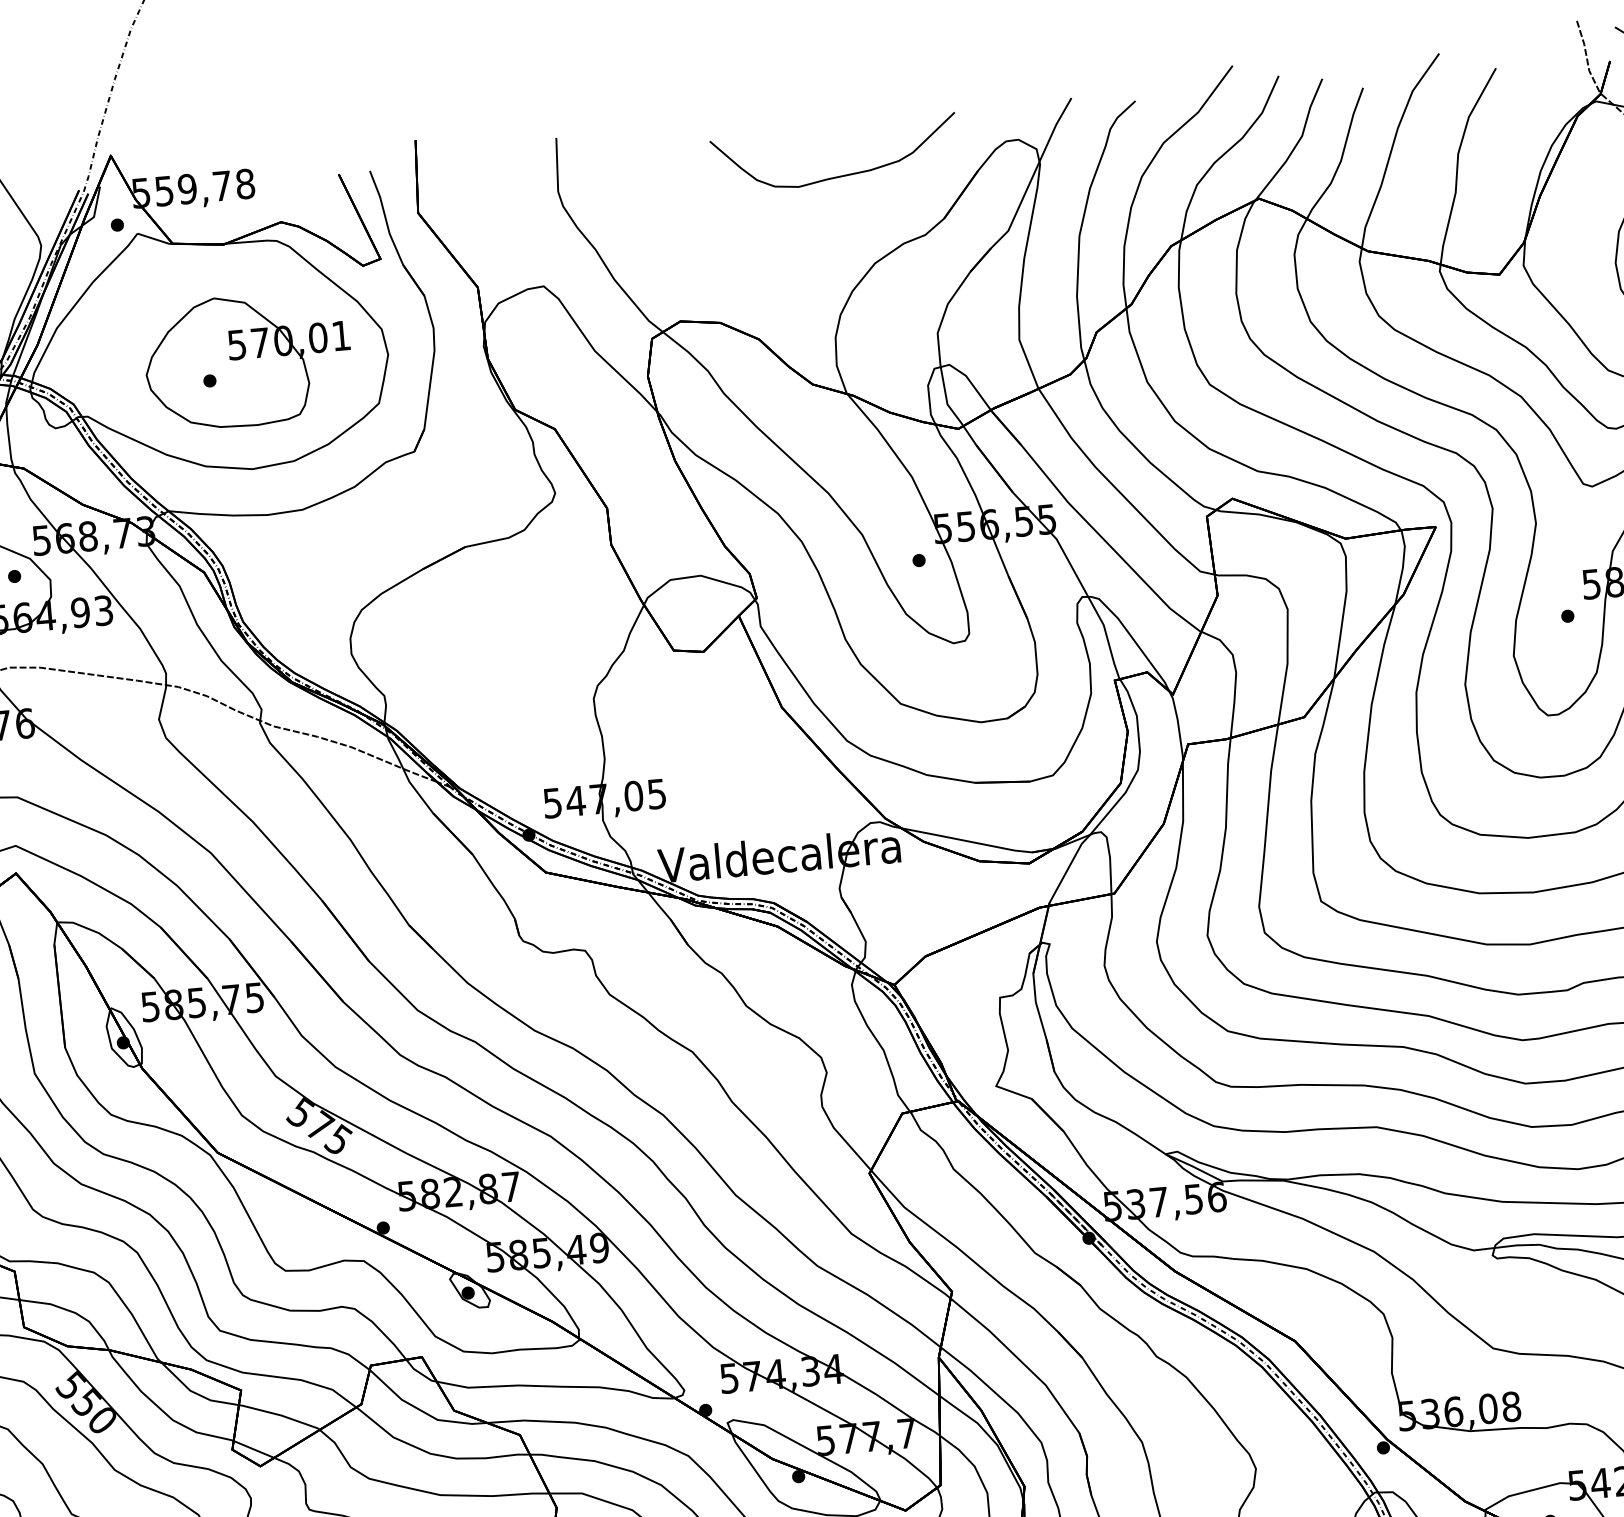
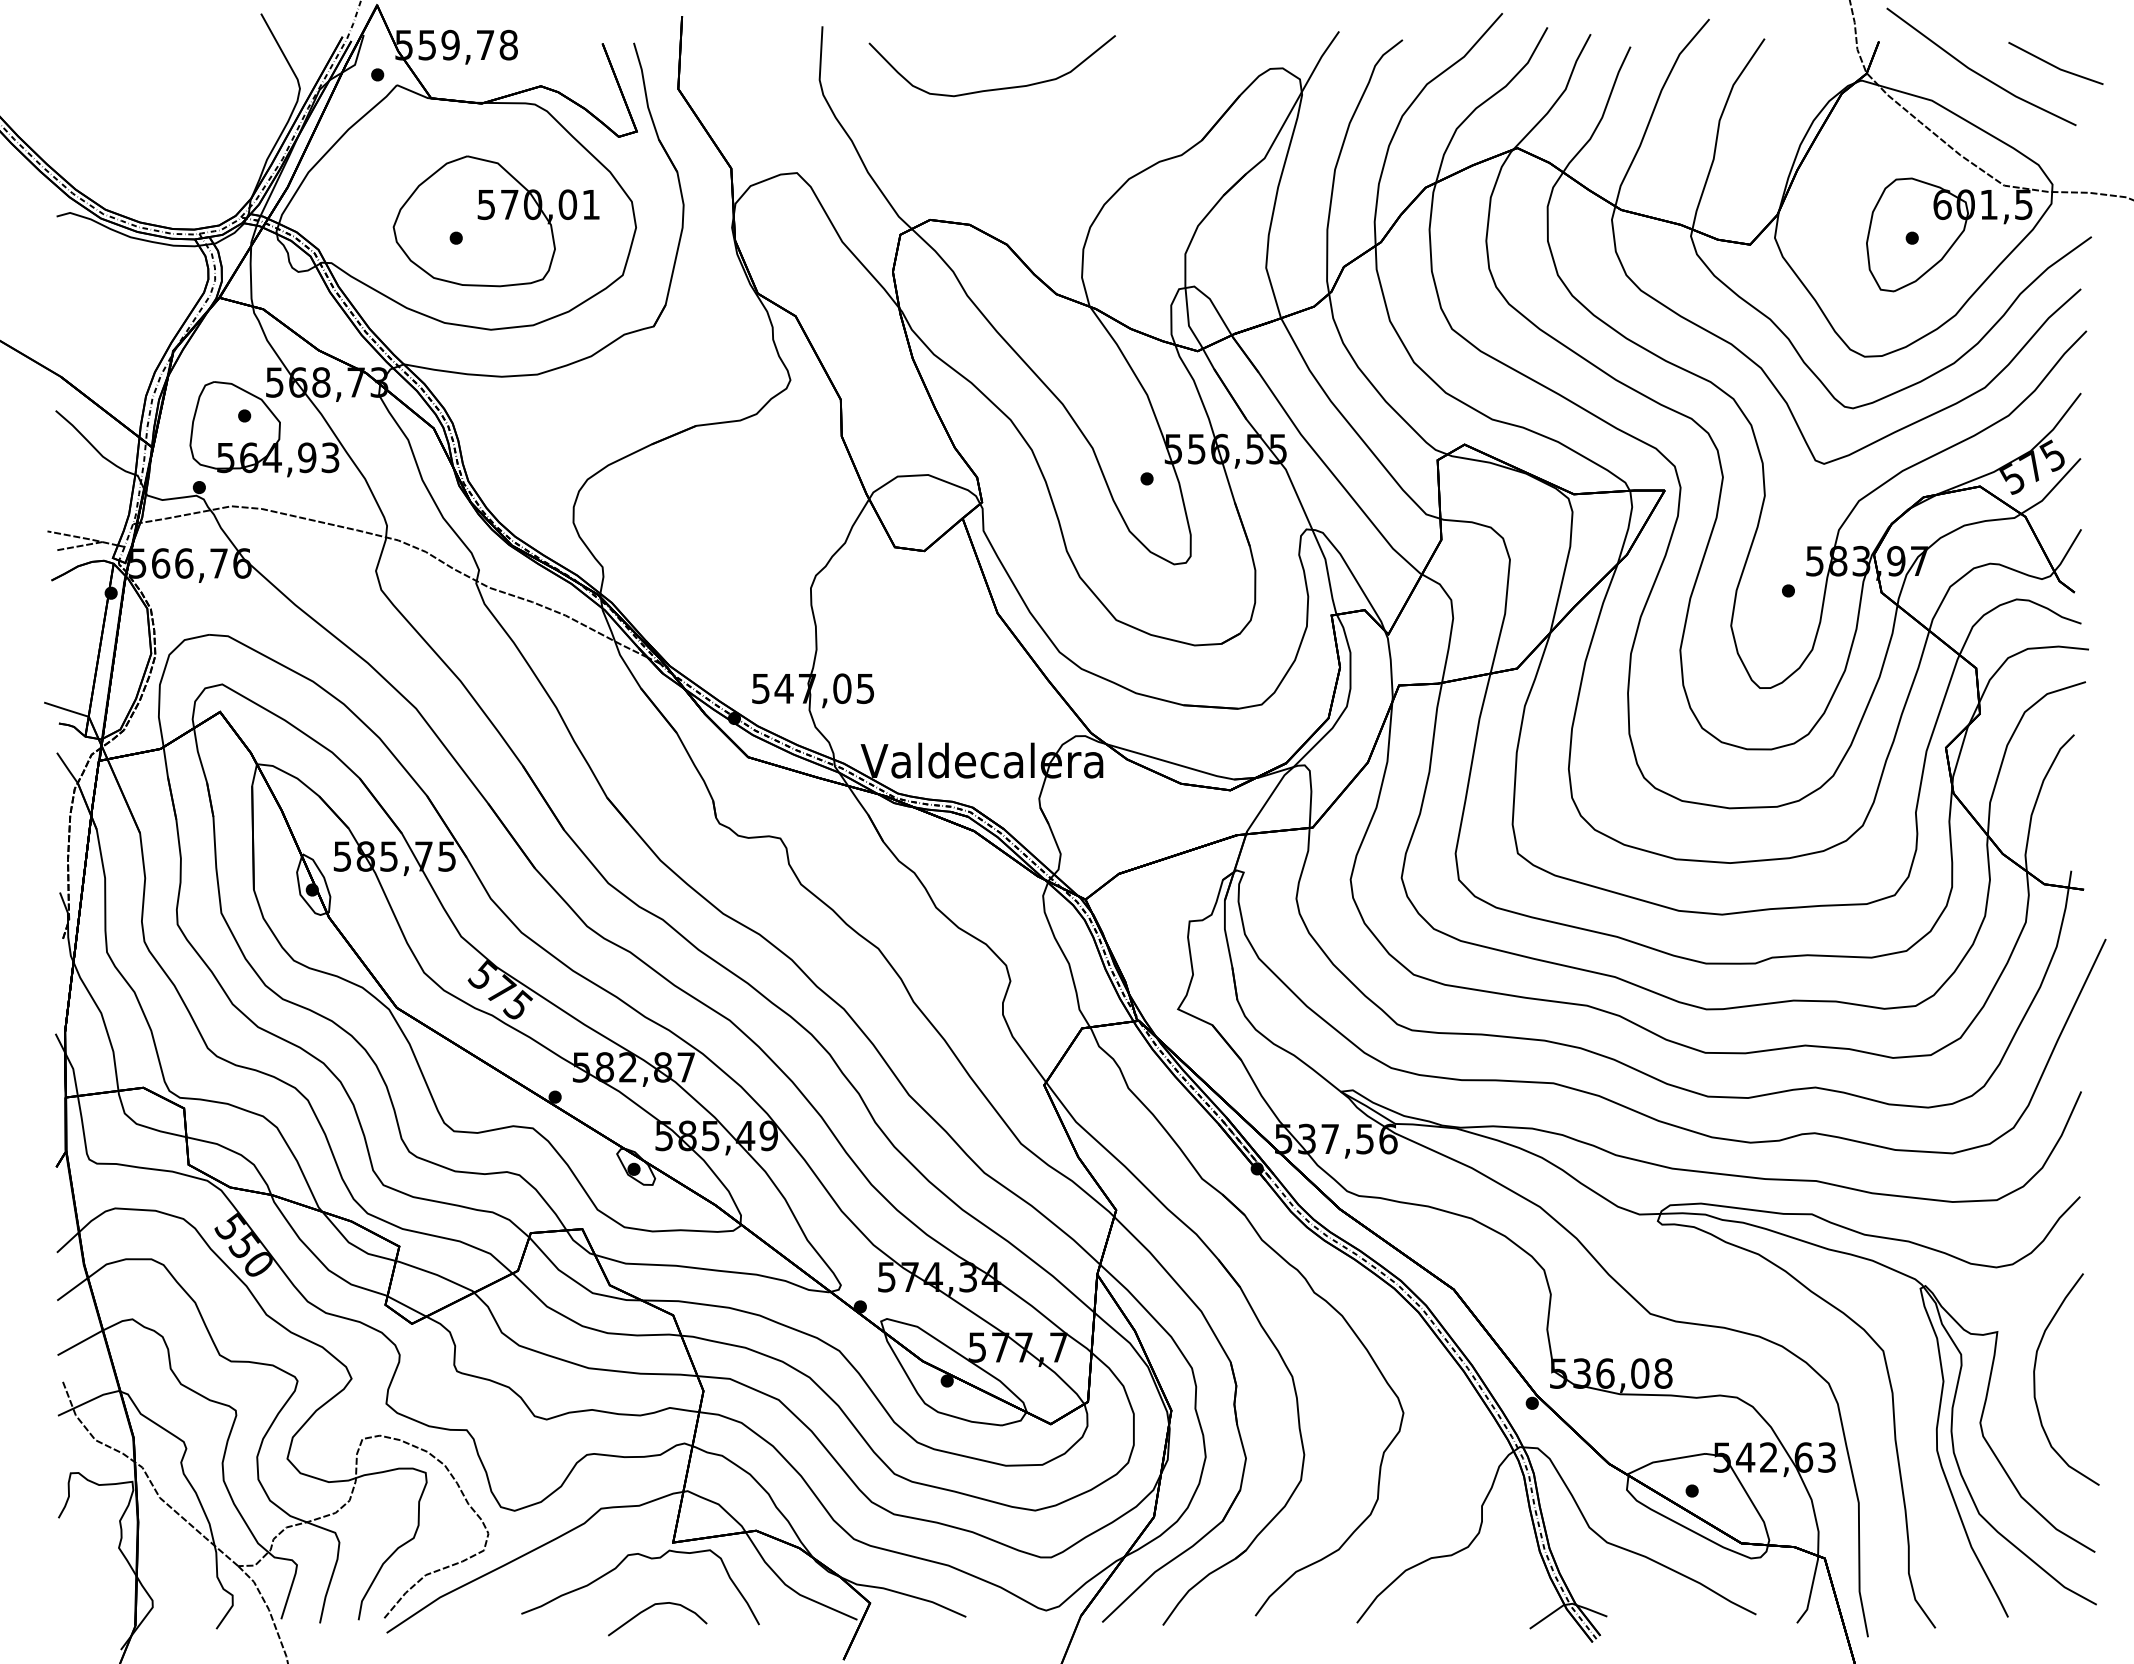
curve: (838, 175) -> (994, 88), moved

